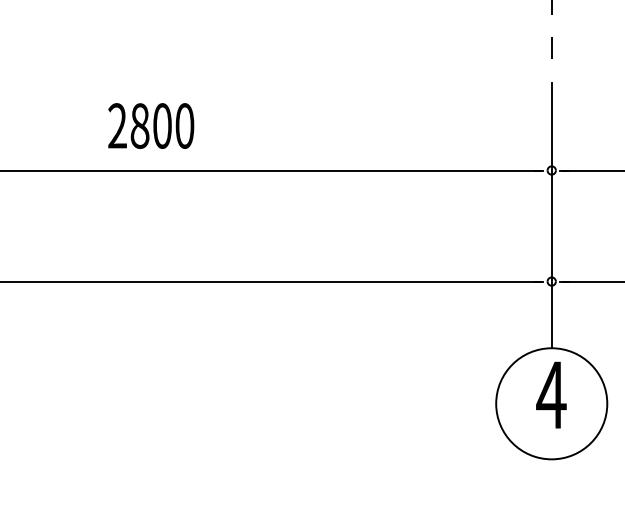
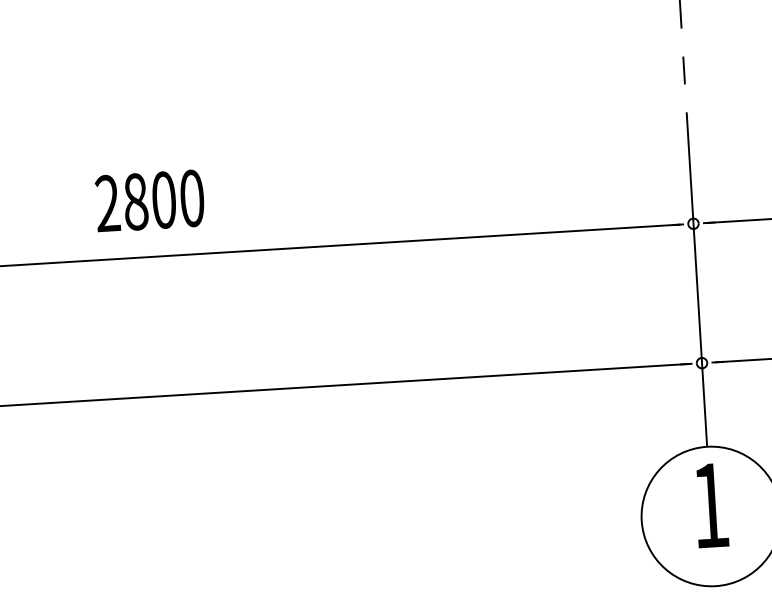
text: (151, 125) -> (150, 200), moved
text: (551, 394) -> (710, 504), 4 -> 1

